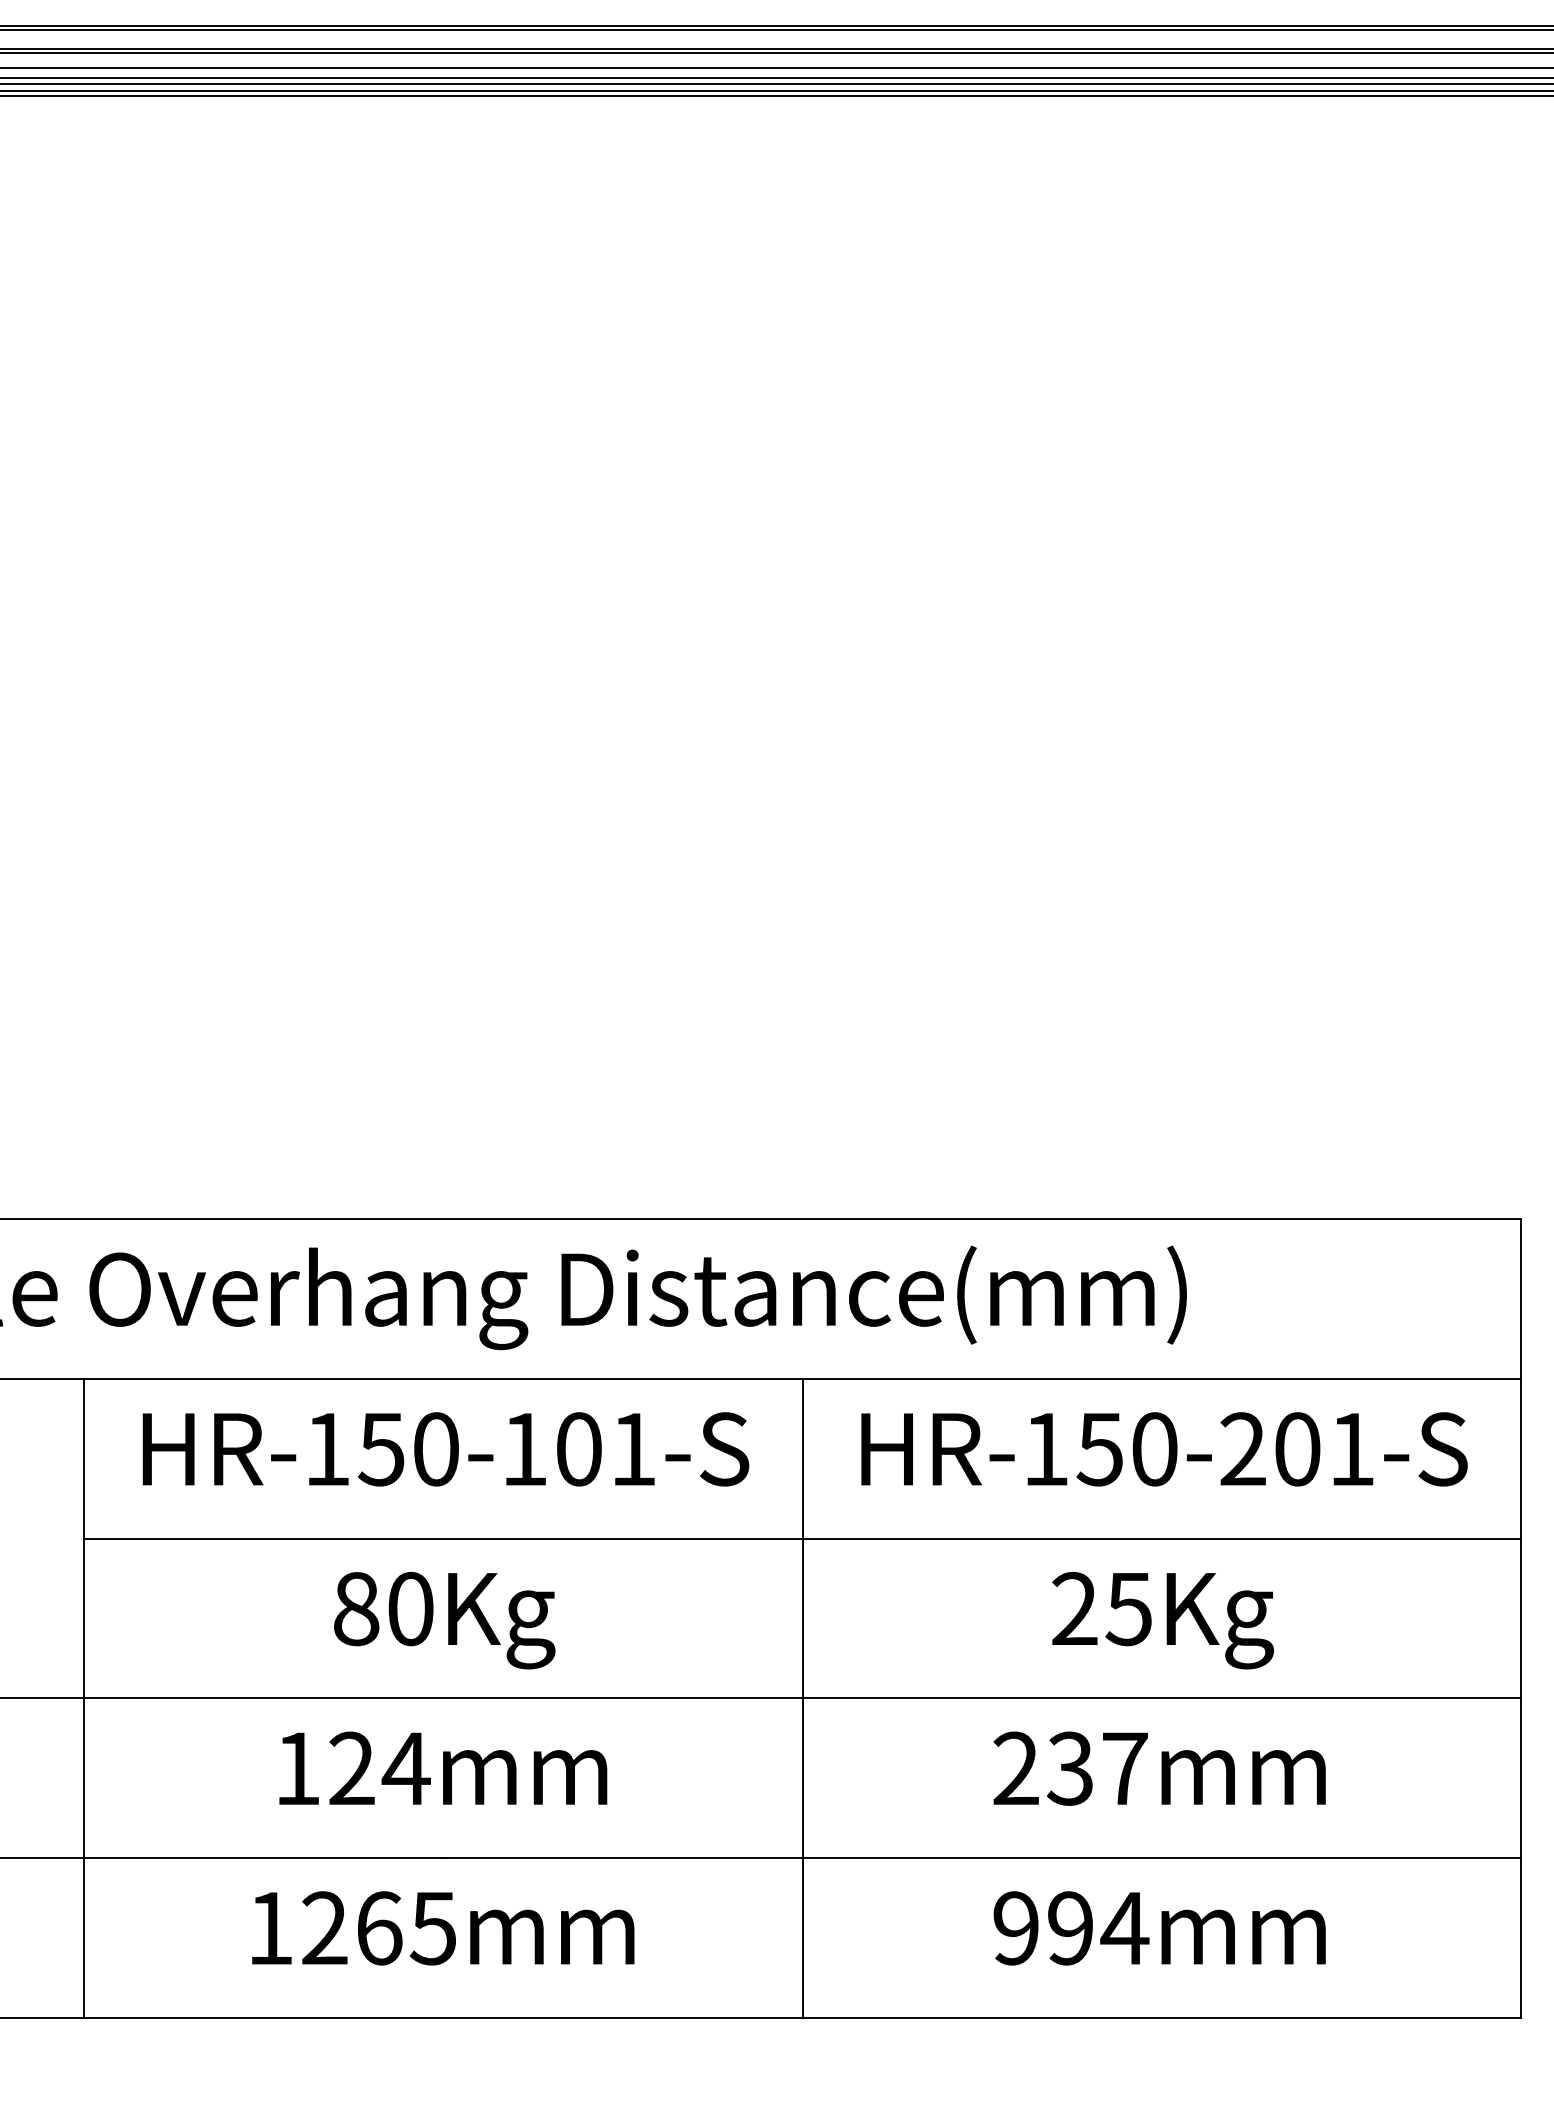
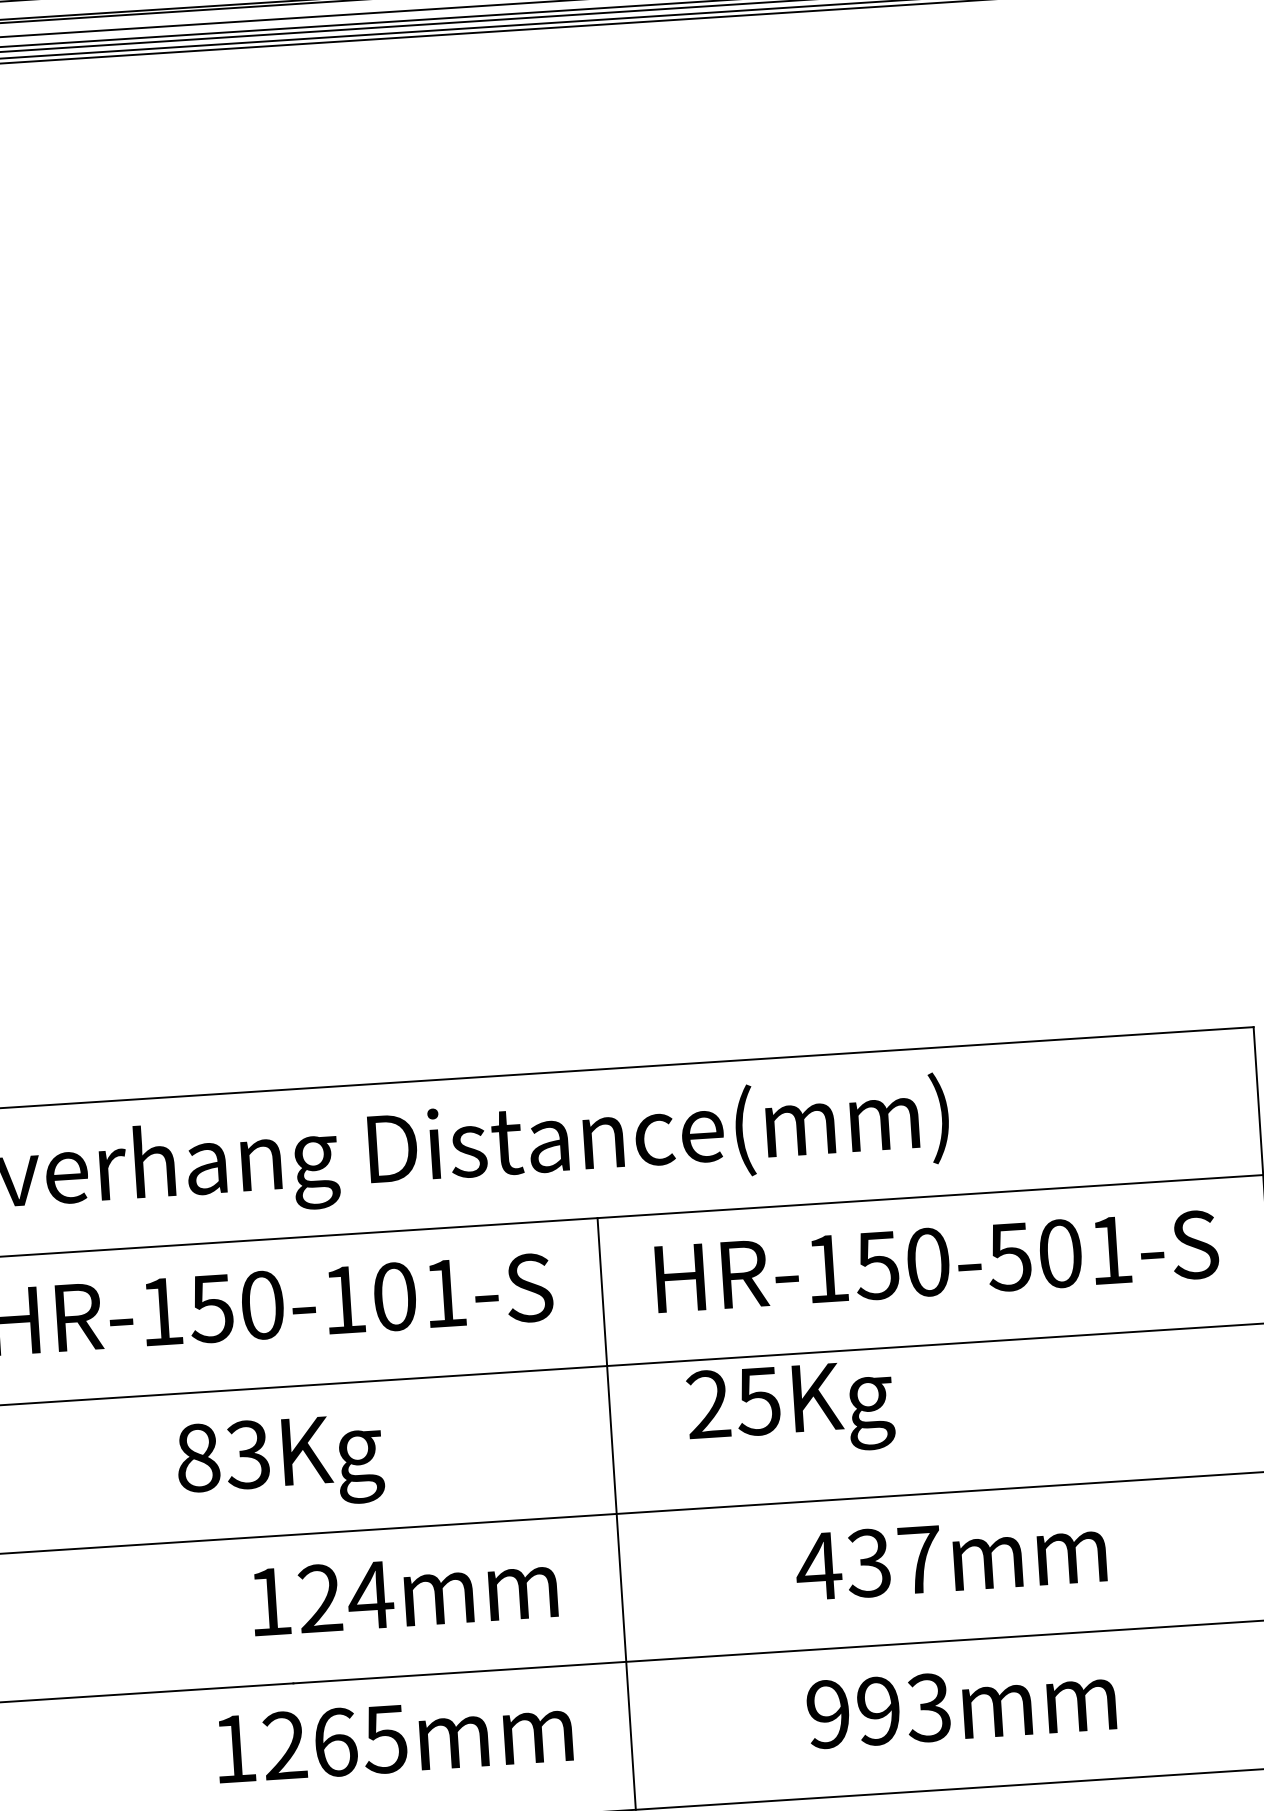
text: (1242, 1449) -> (1009, 1257), HR-150-201-S -> HR-150-501-S
text: (410, 1609) -> (248, 1455), 80Kg -> 83Kg
text: (1162, 1620) -> (790, 1409), moved
text: (443, 1767) -> (405, 1592), moved
text: (1015, 1767) -> (818, 1565), 237mm -> 437mm
text: (443, 1928) -> (394, 1738), moved
text: (1124, 1928) -> (928, 1707), 994mm -> 993mm

